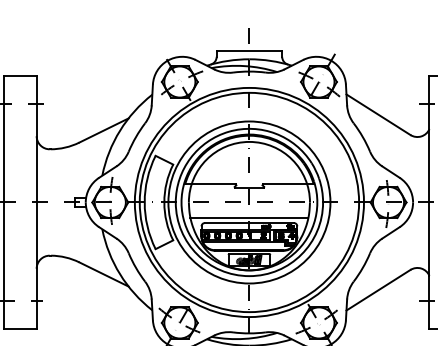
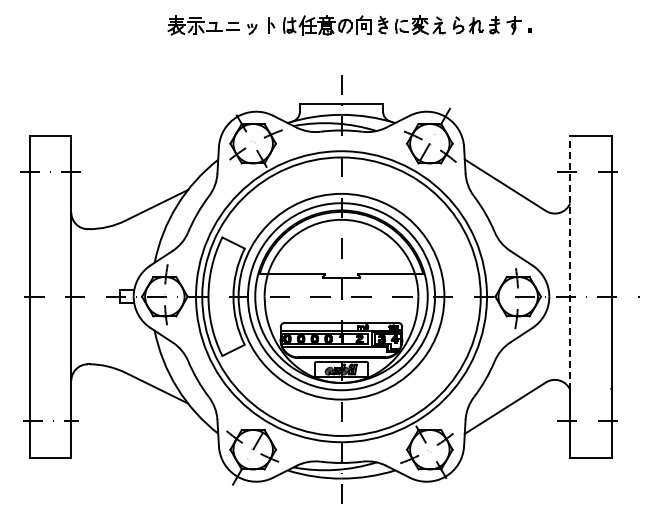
line: (429, 175) -> (570, 262), solid -> dashed
line: (249, 218) -> (341, 316), removed

